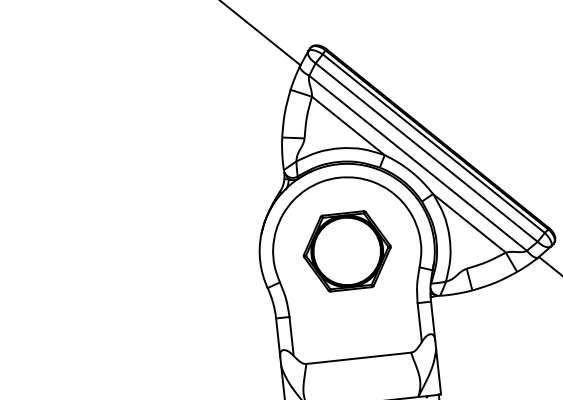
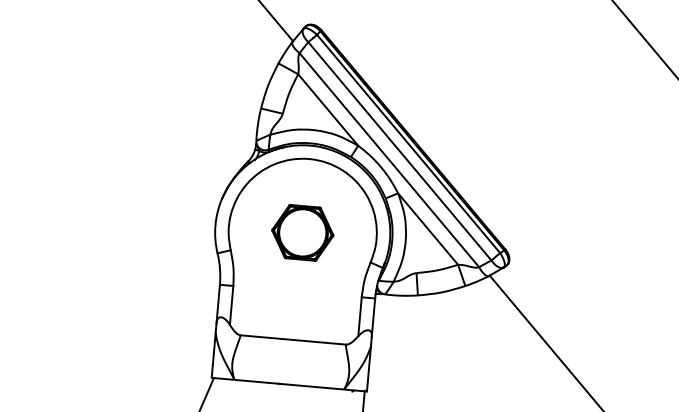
part: (346, 251) -> (302, 232), size x0.7

